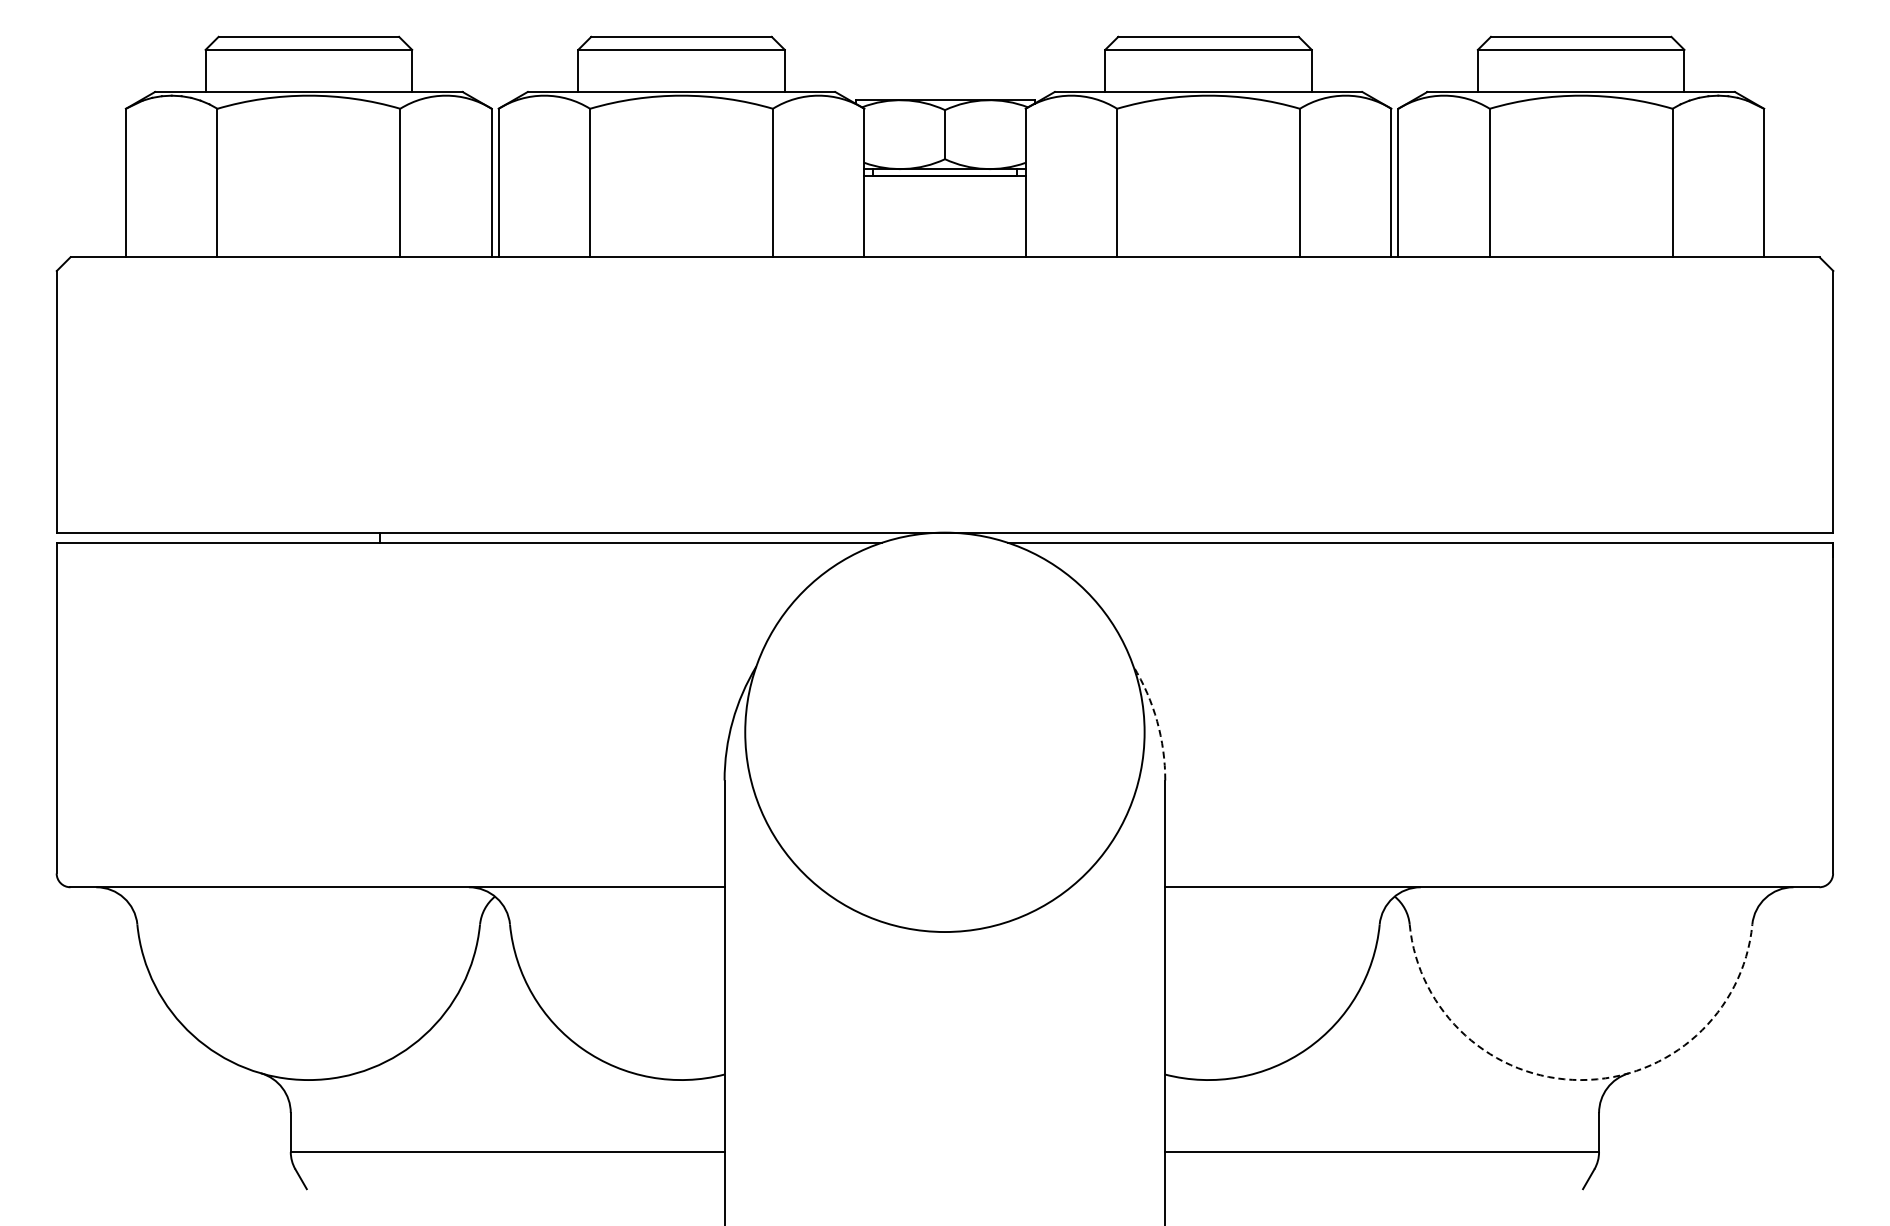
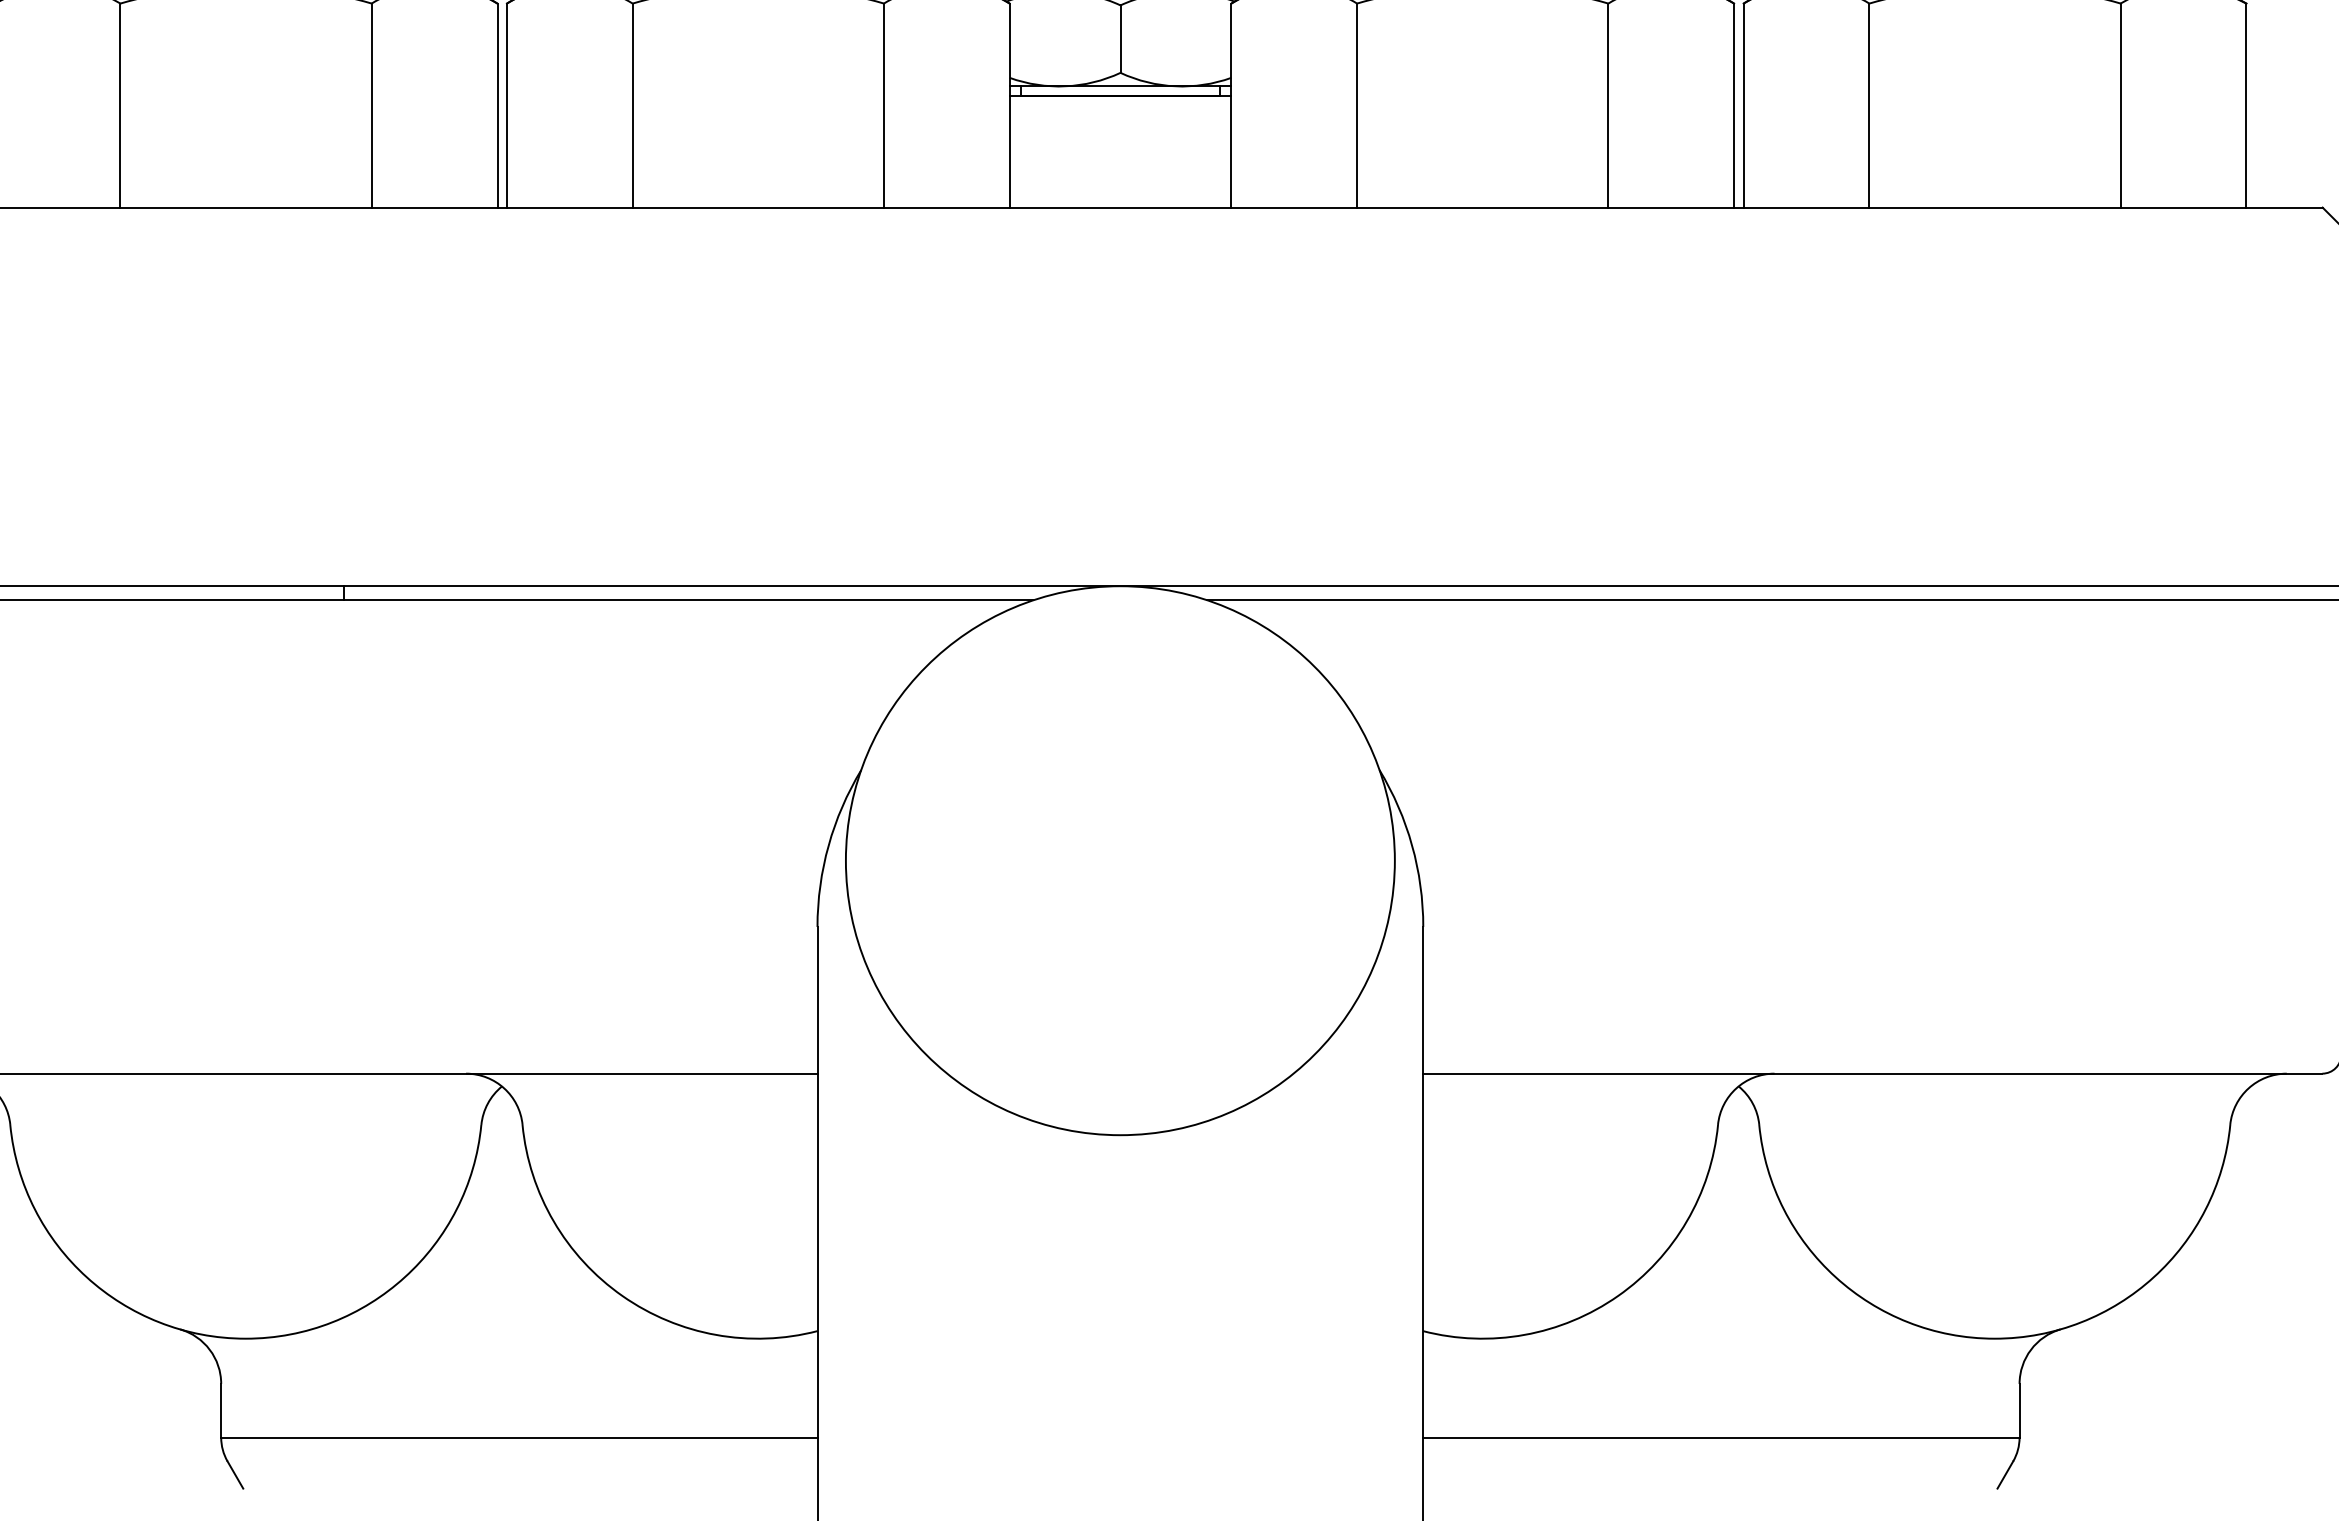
arc: (1157, 721) -> (1412, 845), dashed -> solid
arc: (1581, 1080) -> (1995, 1339), dashed -> solid

